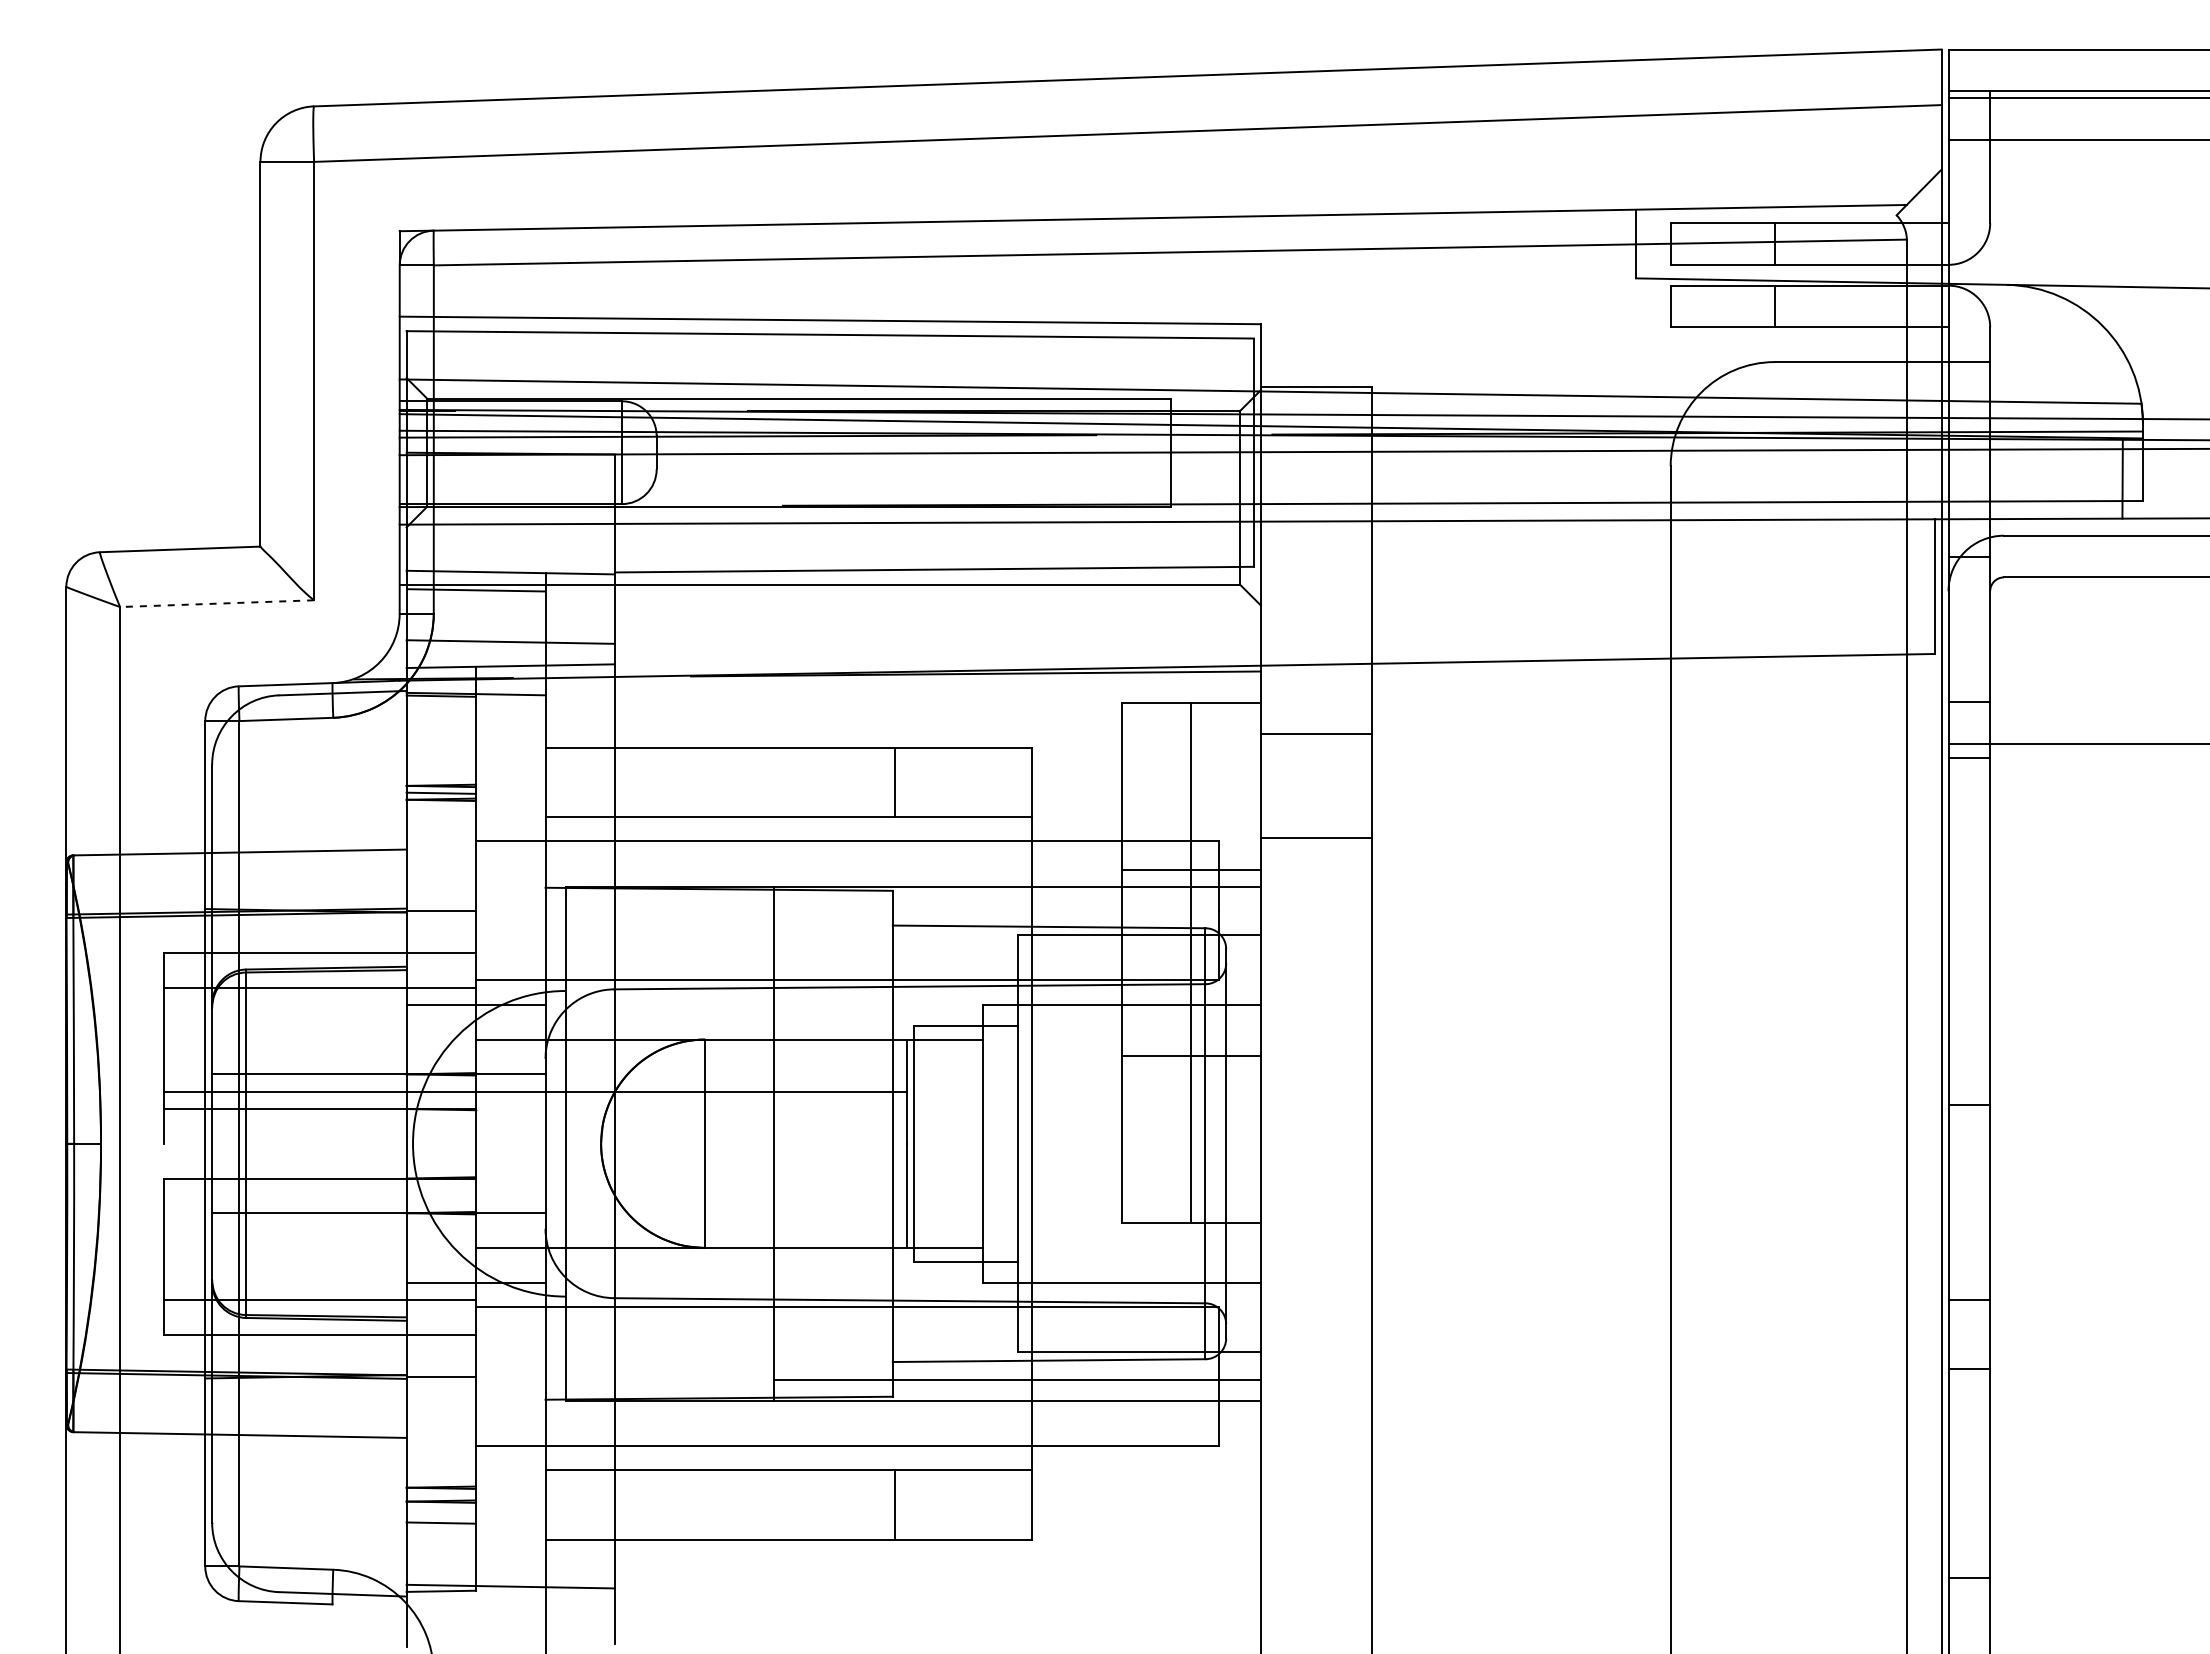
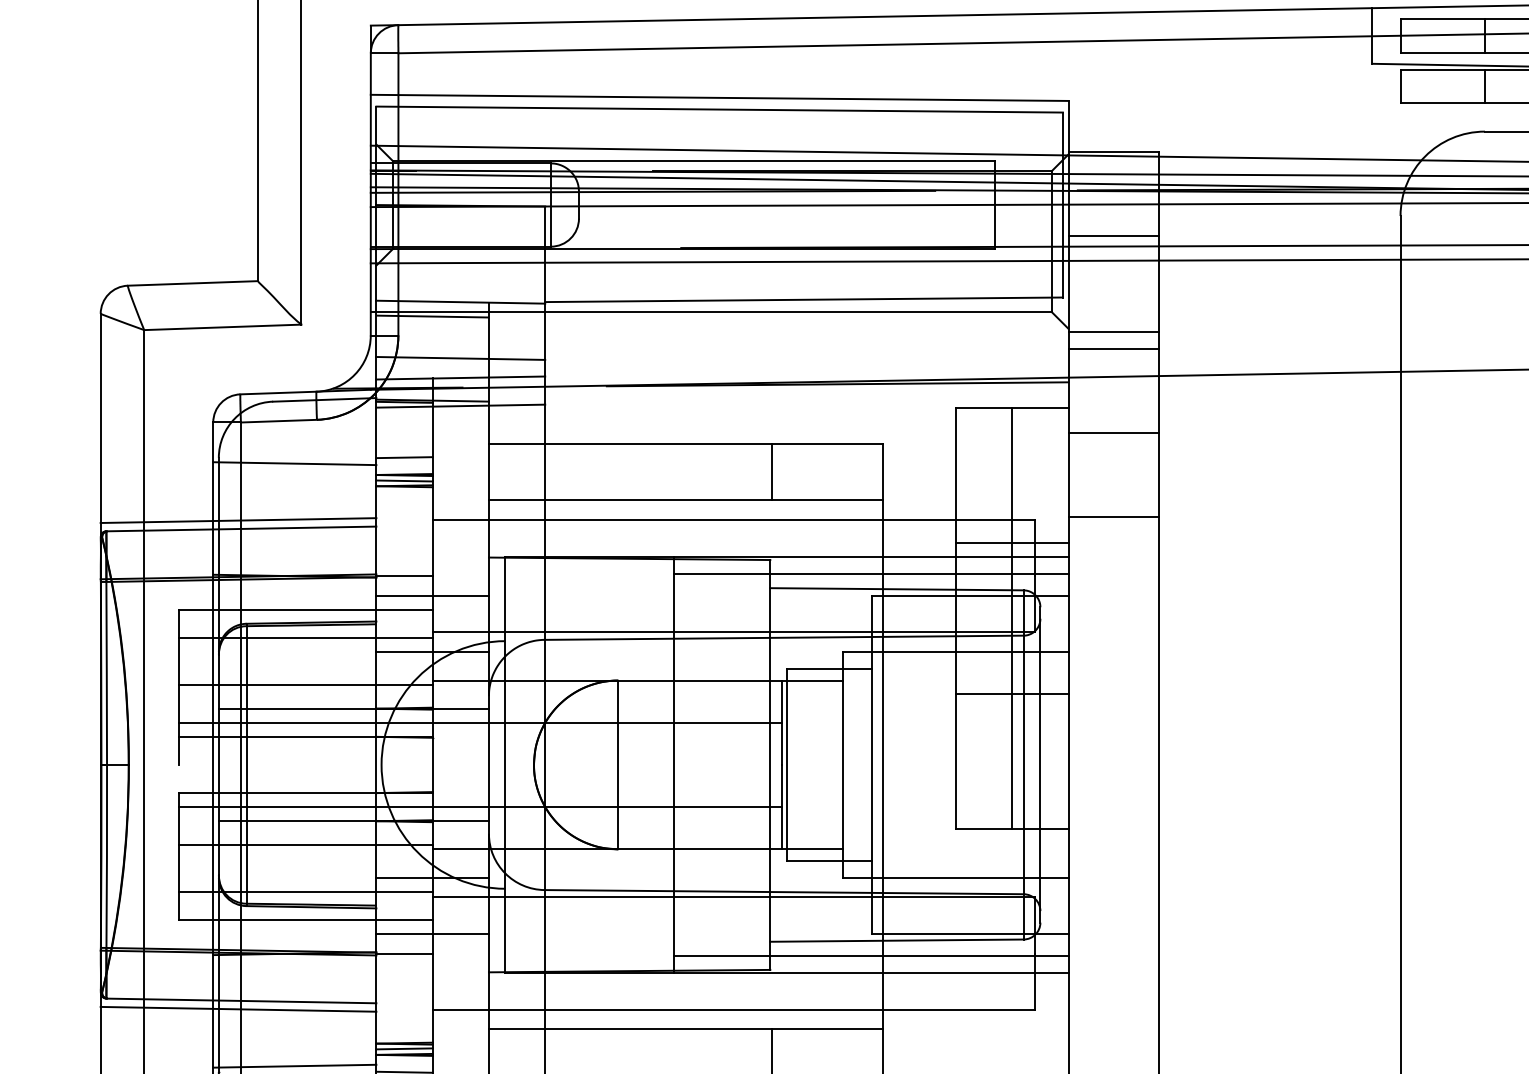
line: (1316, 490) -> (1113, 235), added
line: (216, 603) -> (222, 327), dashed -> solid
line: (1316, 608) -> (1113, 331), added
line: (1316, 629) -> (1113, 348), added
line: (510, 700) -> (460, 405), added
line: (441, 764) -> (404, 457), added
line: (305, 771) -> (294, 463), added
line: (236, 842) -> (238, 520), added
line: (1017, 907) -> (871, 573), added
line: (475, 935) -> (432, 596), added
line: (319, 1045) -> (305, 685), added
line: (534, 1195) -> (480, 806), added
line: (319, 1242) -> (305, 844), added
line: (475, 1352) -> (432, 934), added
line: (236, 1445) -> (238, 1009), added
line: (441, 1493) -> (404, 1048), added
line: (305, 1515) -> (294, 1066), added

